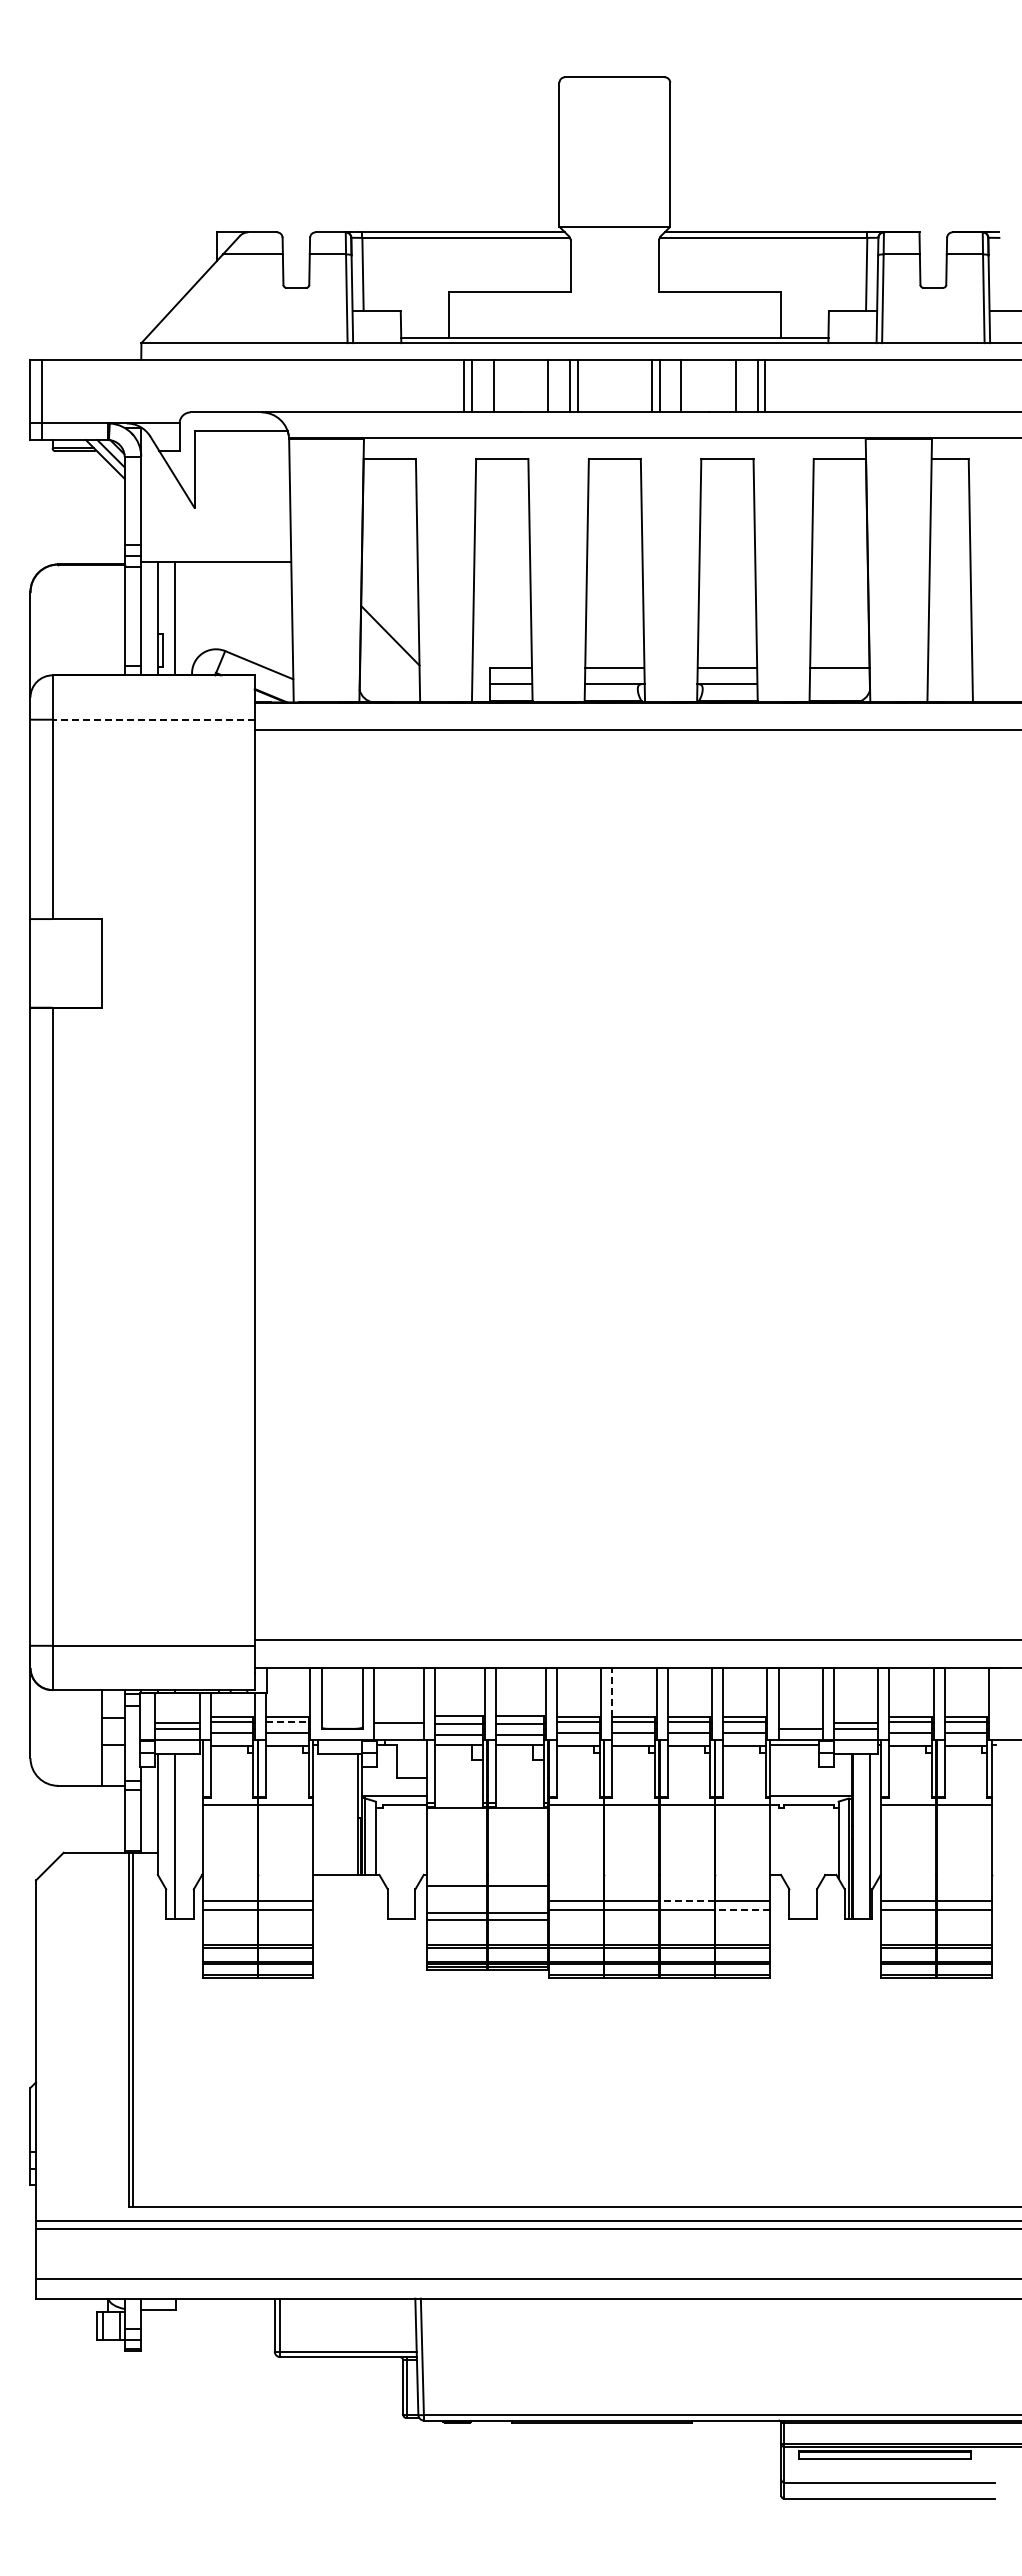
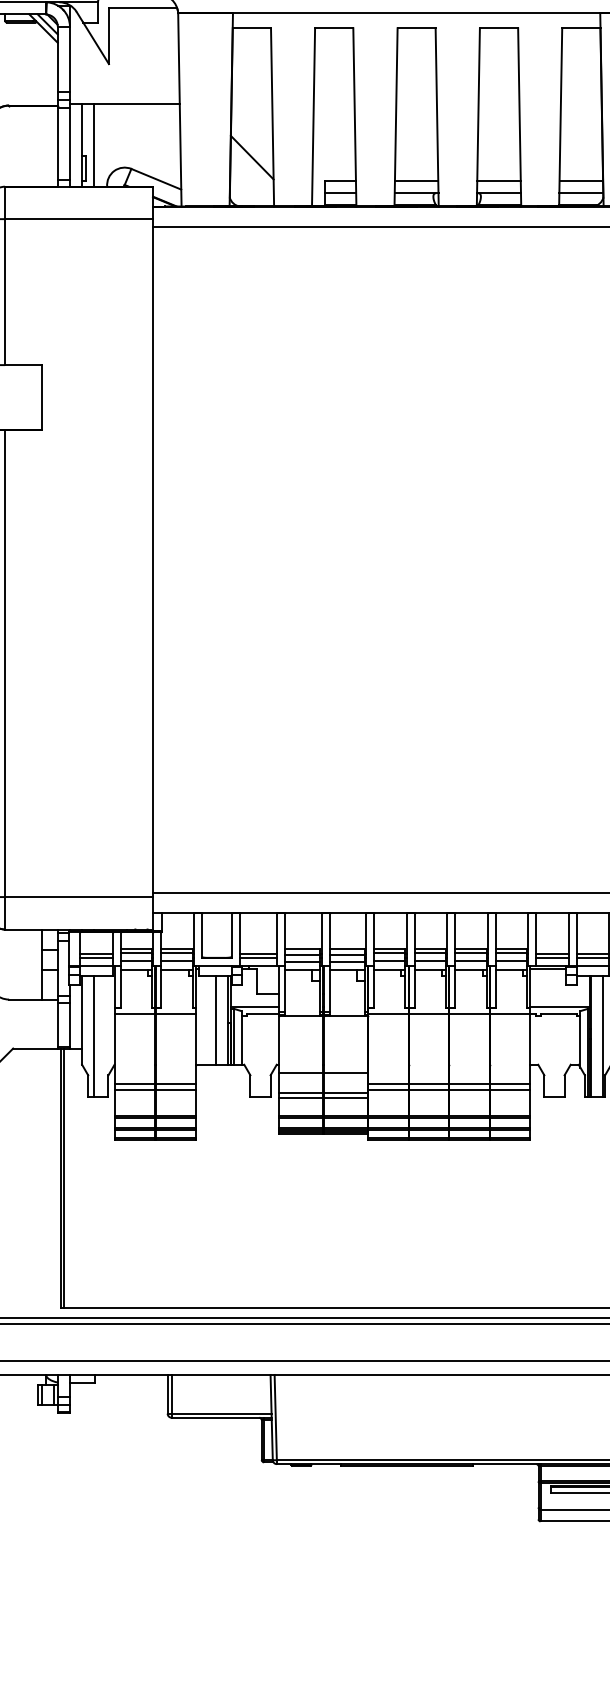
line: (839, 684) -> (581, 193), added
line: (153, 719) -> (78, 219), dashed -> solid
line: (612, 1691) -> (414, 930), dashed -> solid
line: (287, 1721) -> (176, 952), dashed -> solid
line: (800, 1723) -> (552, 953), added
line: (399, 1728) -> (258, 957), added
line: (341, 1813) -> (216, 1019), added
line: (686, 1901) -> (469, 1084), dashed -> solid
line: (742, 1909) -> (510, 1090), dashed -> solid

